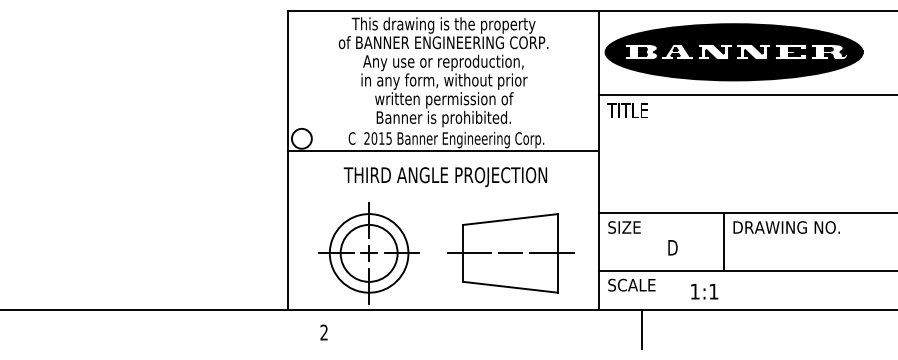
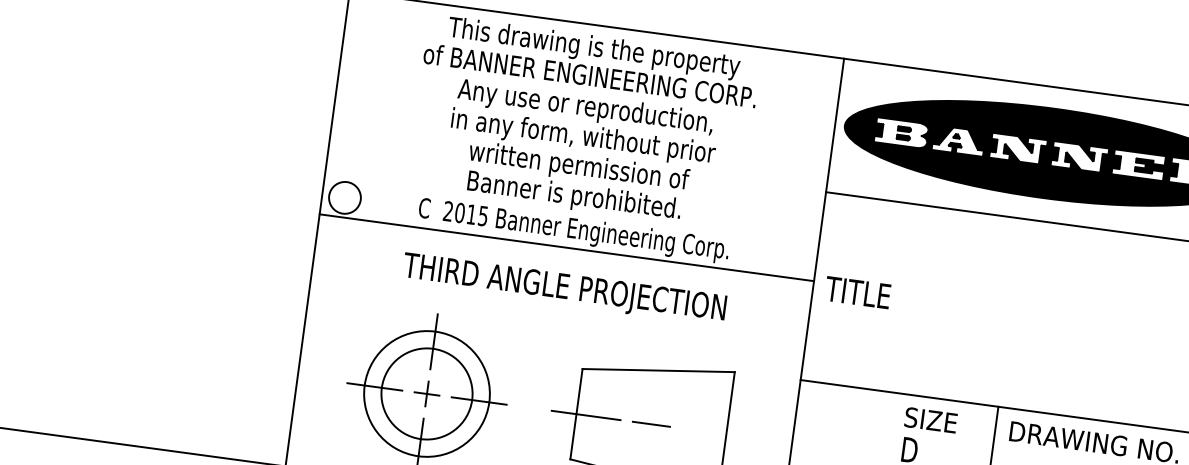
text: (627, 110) -> (857, 292), moved
text: (624, 227) -> (930, 420), moved
line: (551, 253) -> (716, 433), removed

